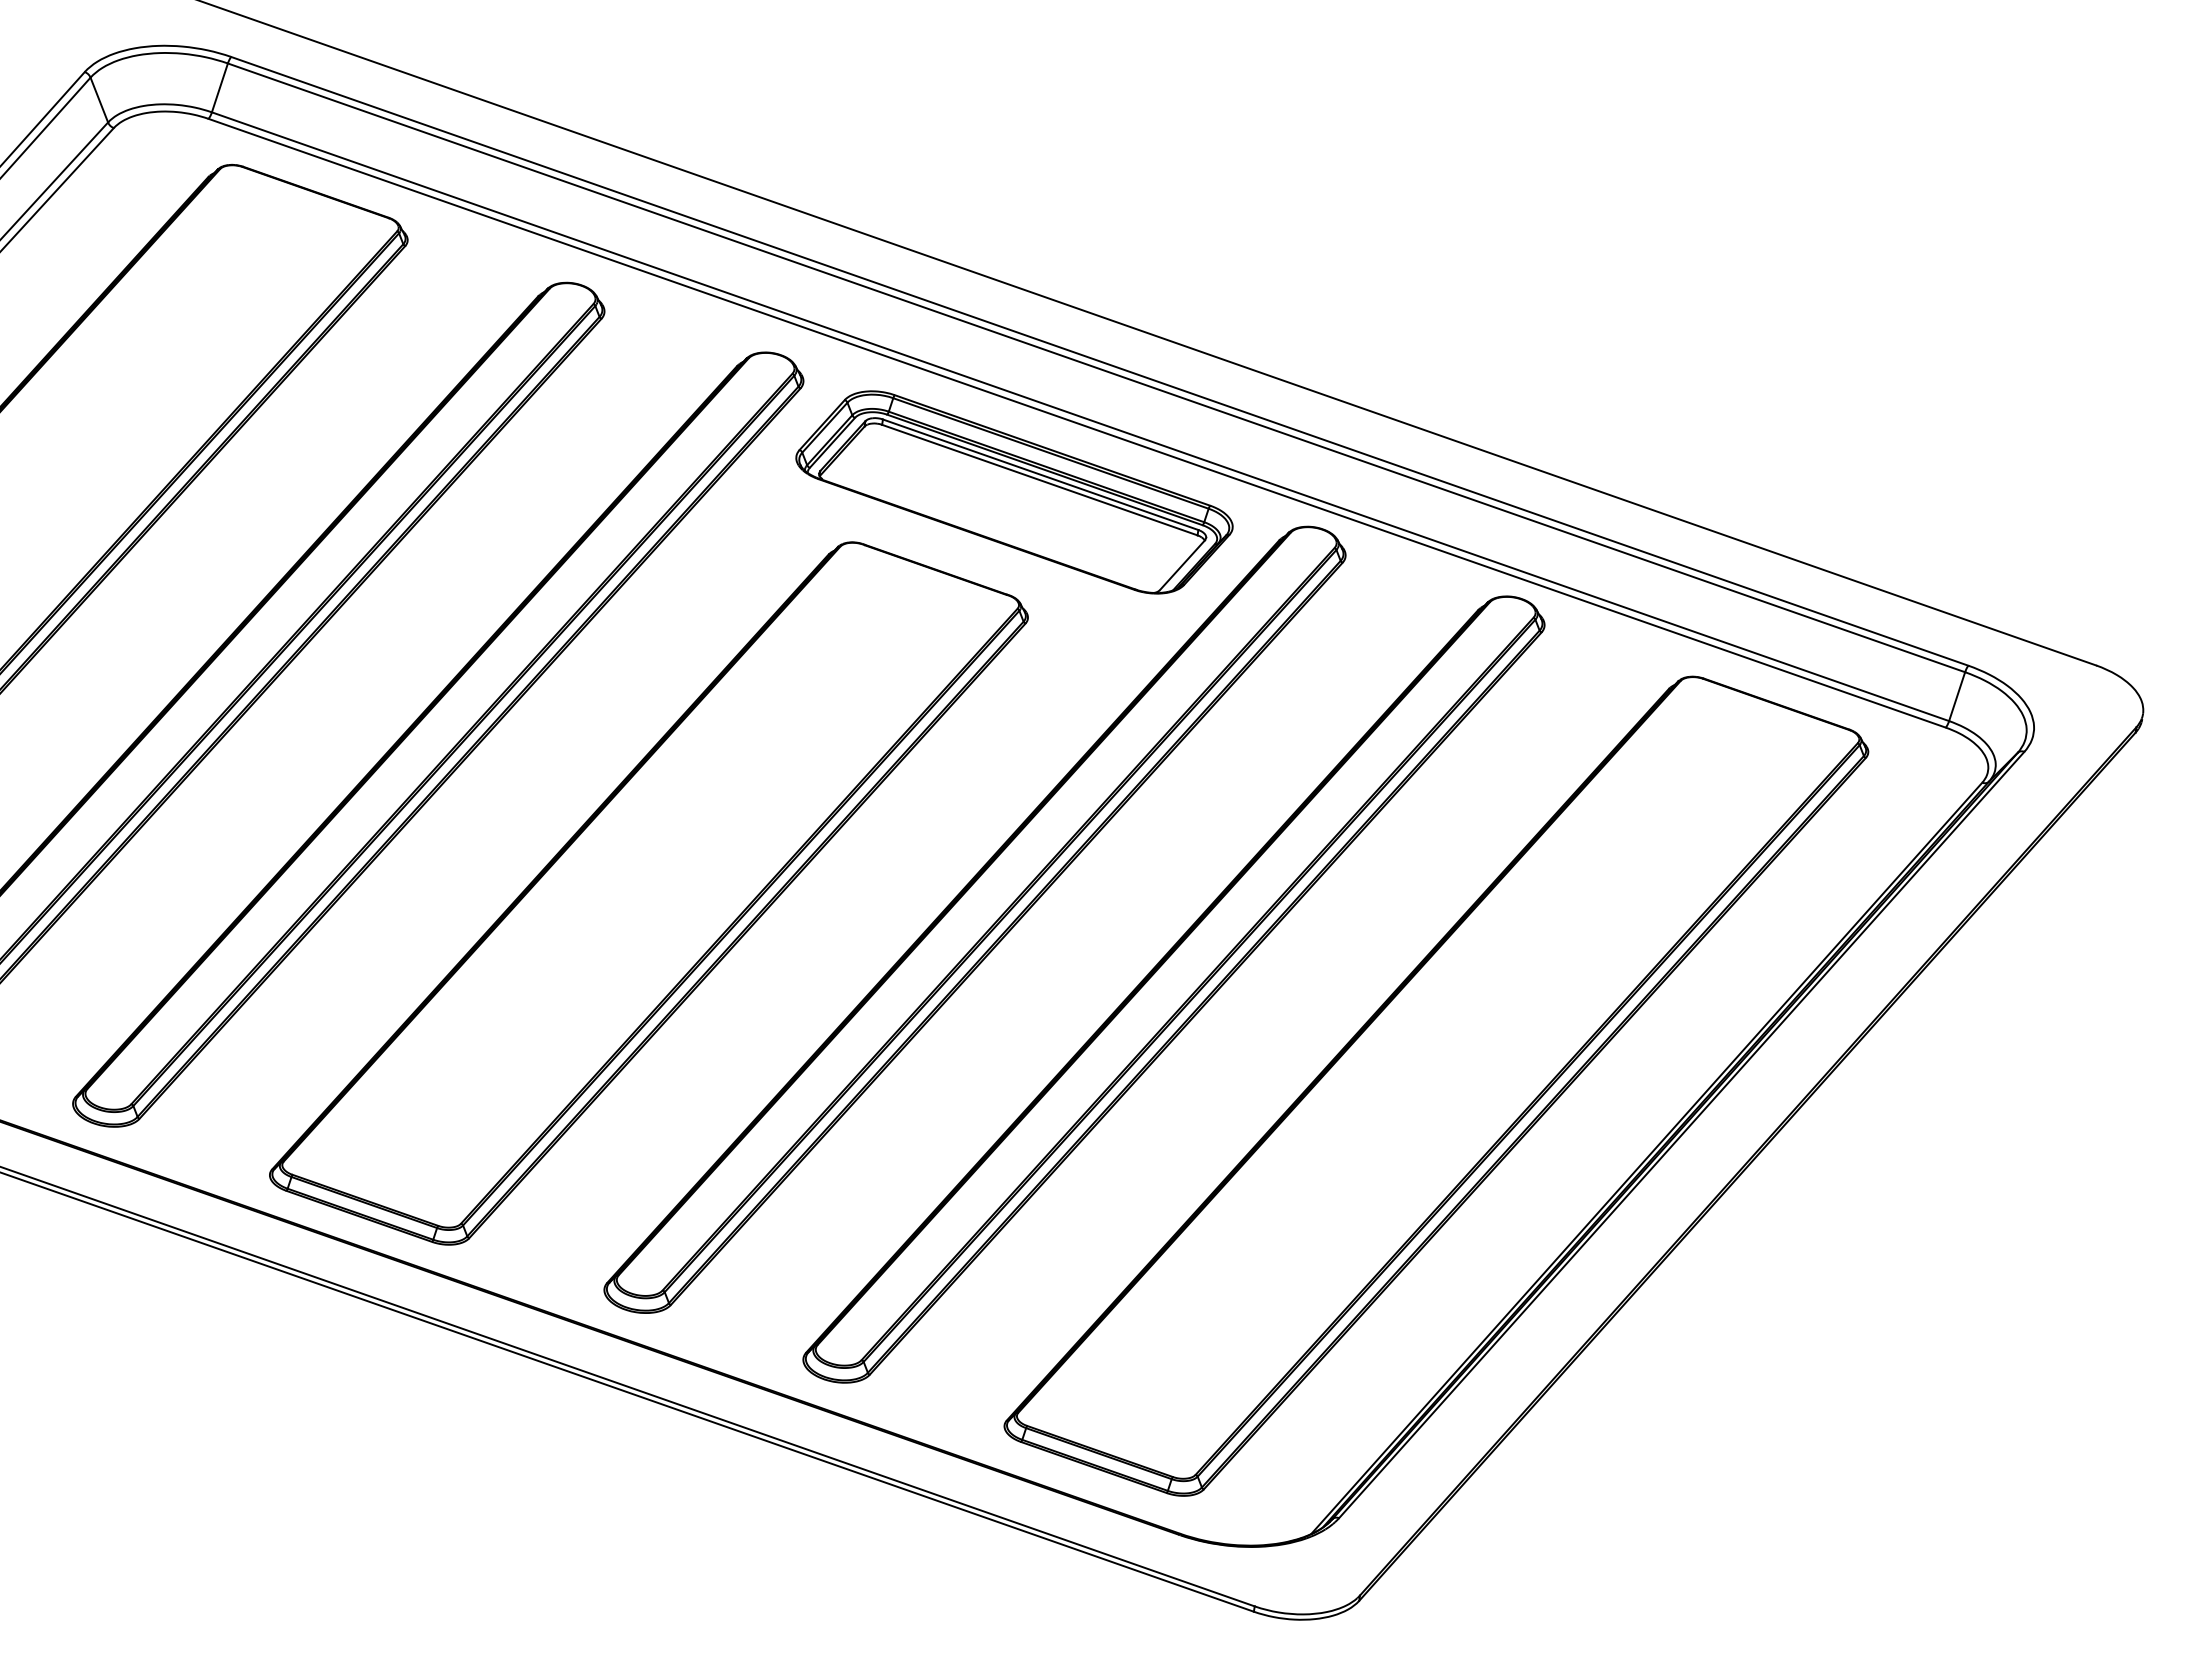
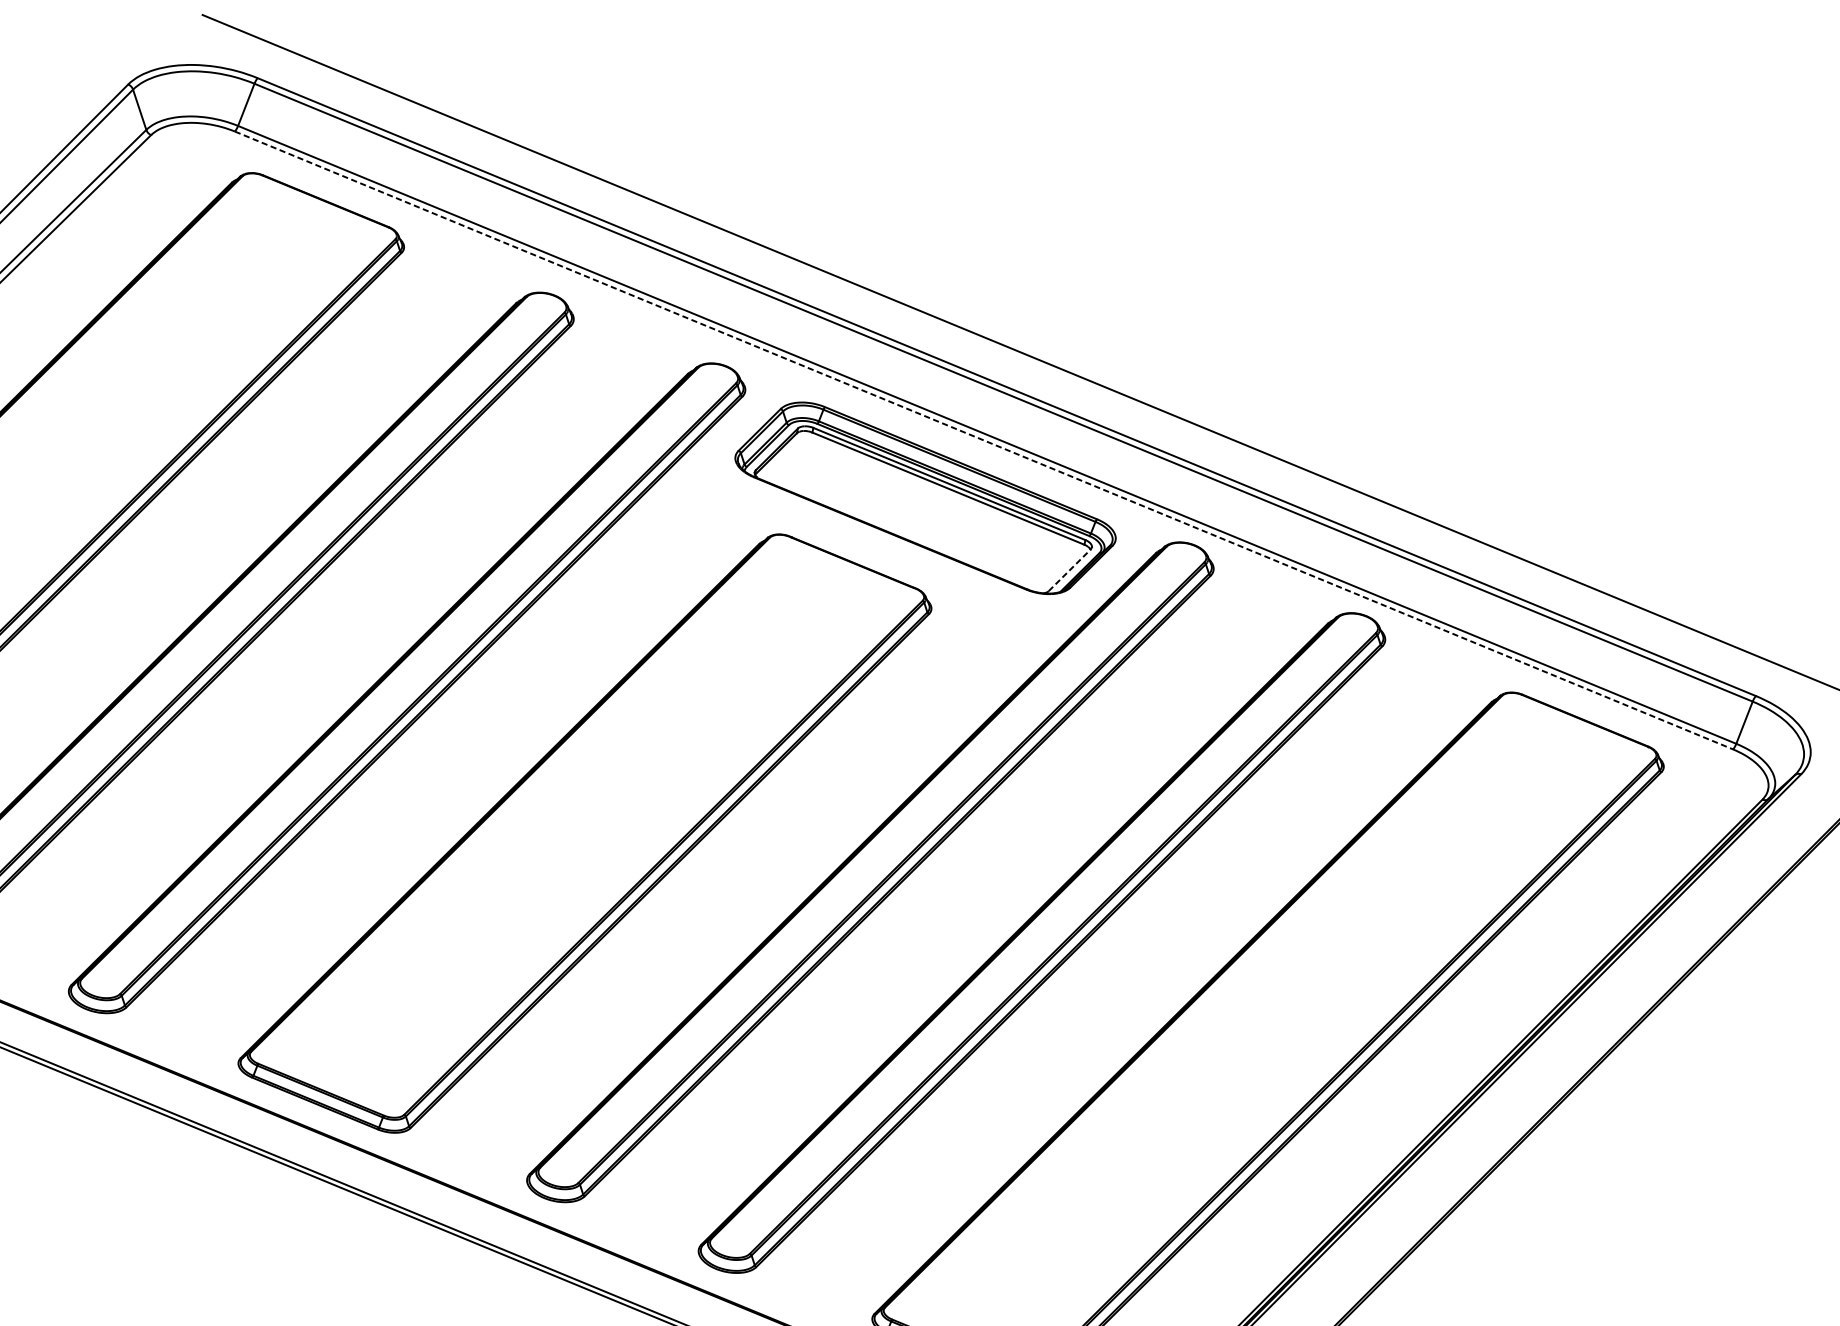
line: (1077, 423) -> (984, 440), solid -> dashed
line: (1182, 565) -> (1069, 570), solid -> dashed

